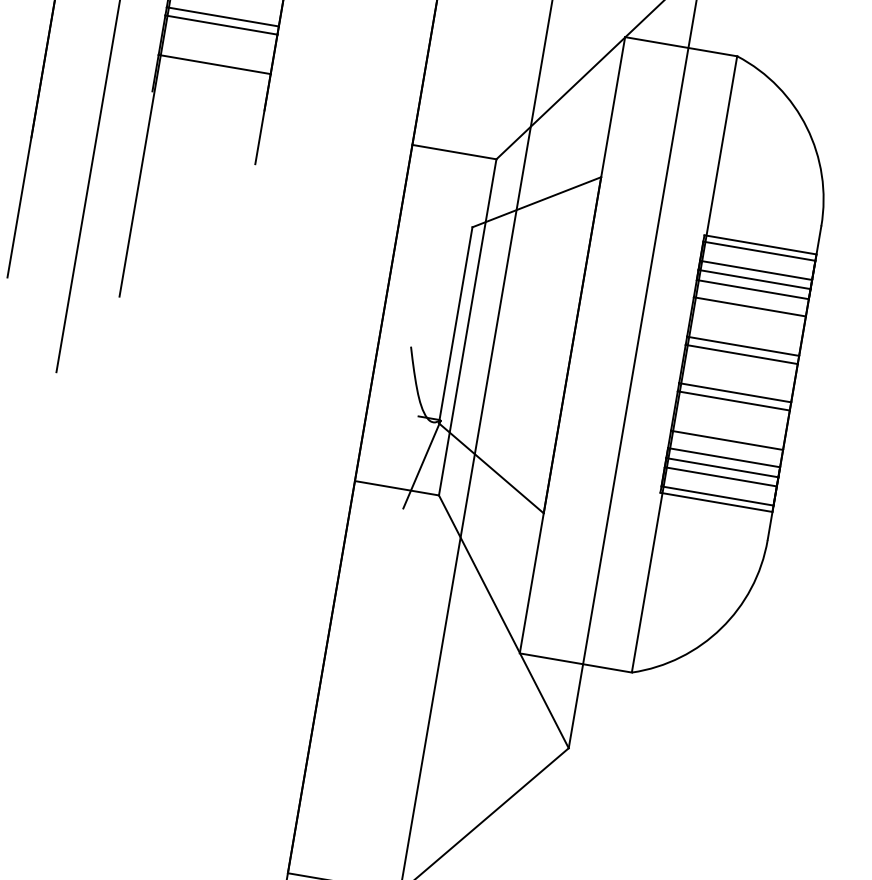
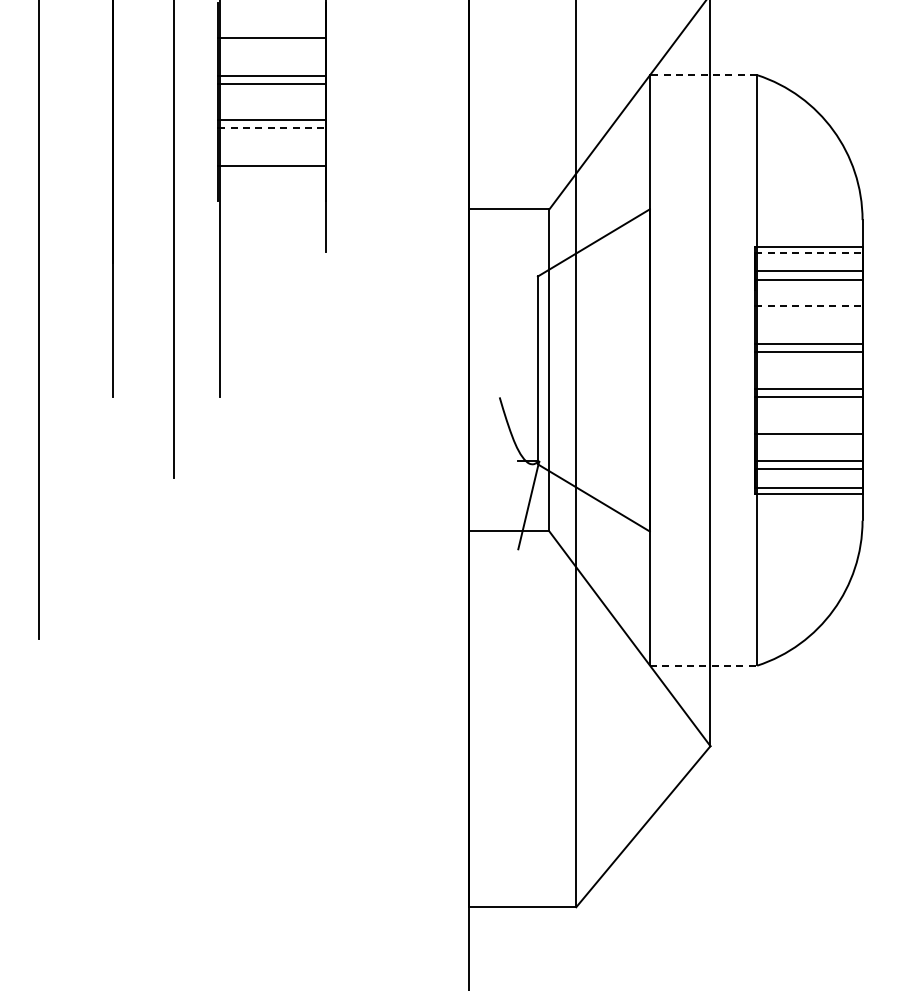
line: (221, 25) -> (272, 128), solid -> dashed
line: (681, 47) -> (703, 75), solid -> dashed
line: (758, 251) -> (808, 253), solid -> dashed
line: (752, 289) -> (808, 289), removed
line: (749, 306) -> (808, 306), solid -> dashed
line: (723, 457) -> (808, 450), removed
line: (575, 662) -> (703, 665), solid -> dashed

